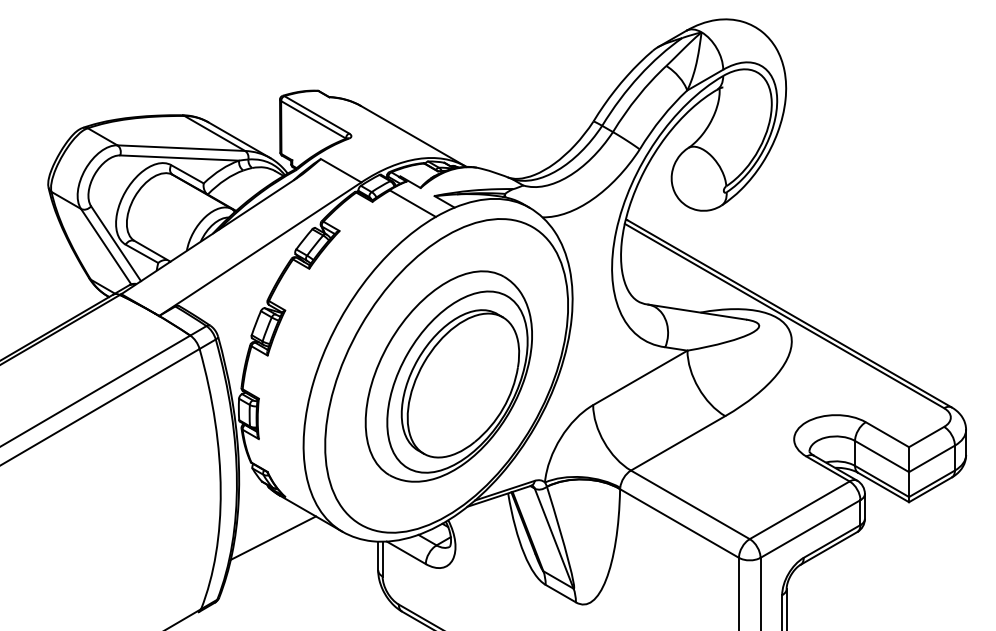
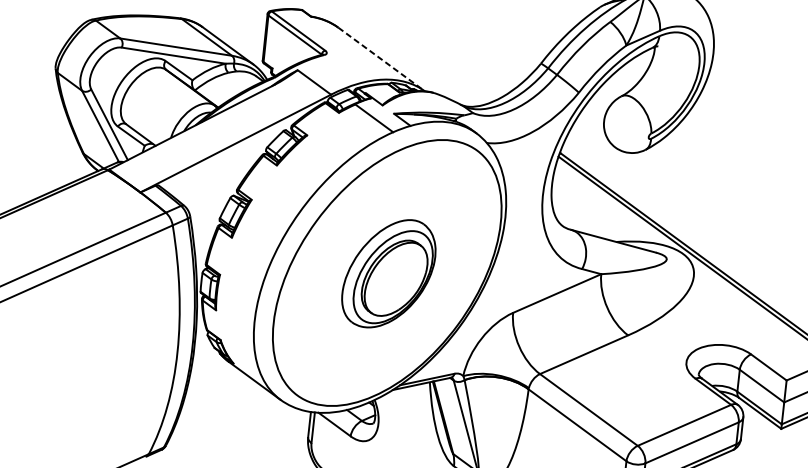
line: (413, 136) -> (381, 59), solid -> dashed
part: (448, 376) -> (388, 273), size x0.6
line: (273, 537) -> (219, 398), removed

